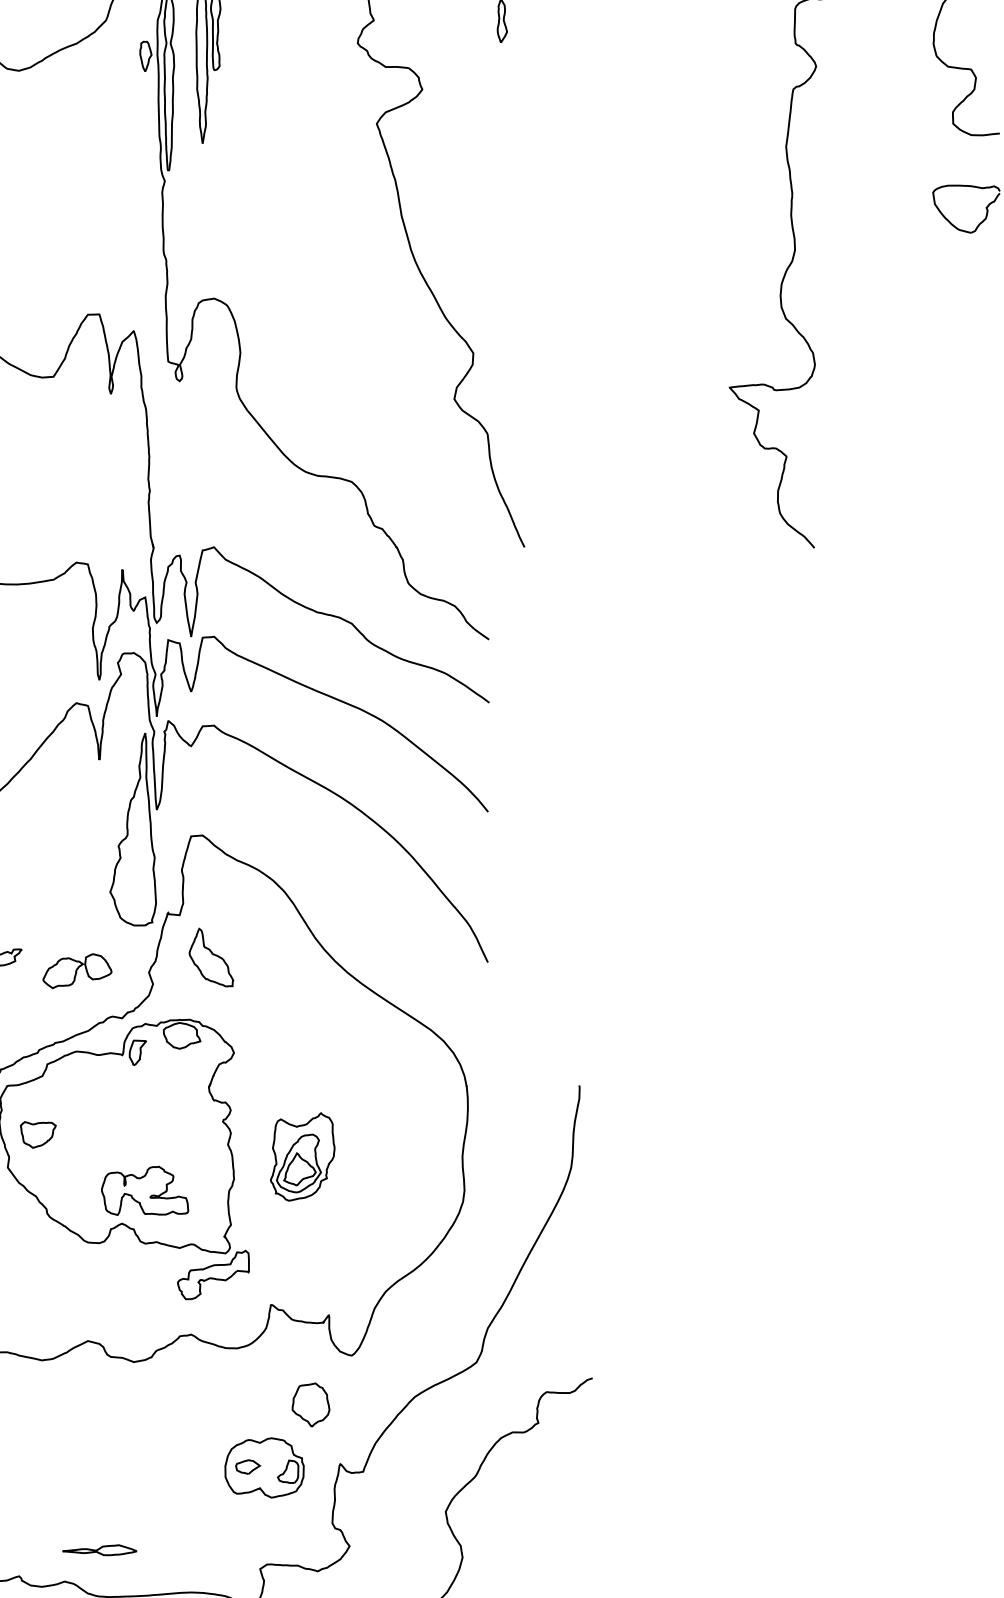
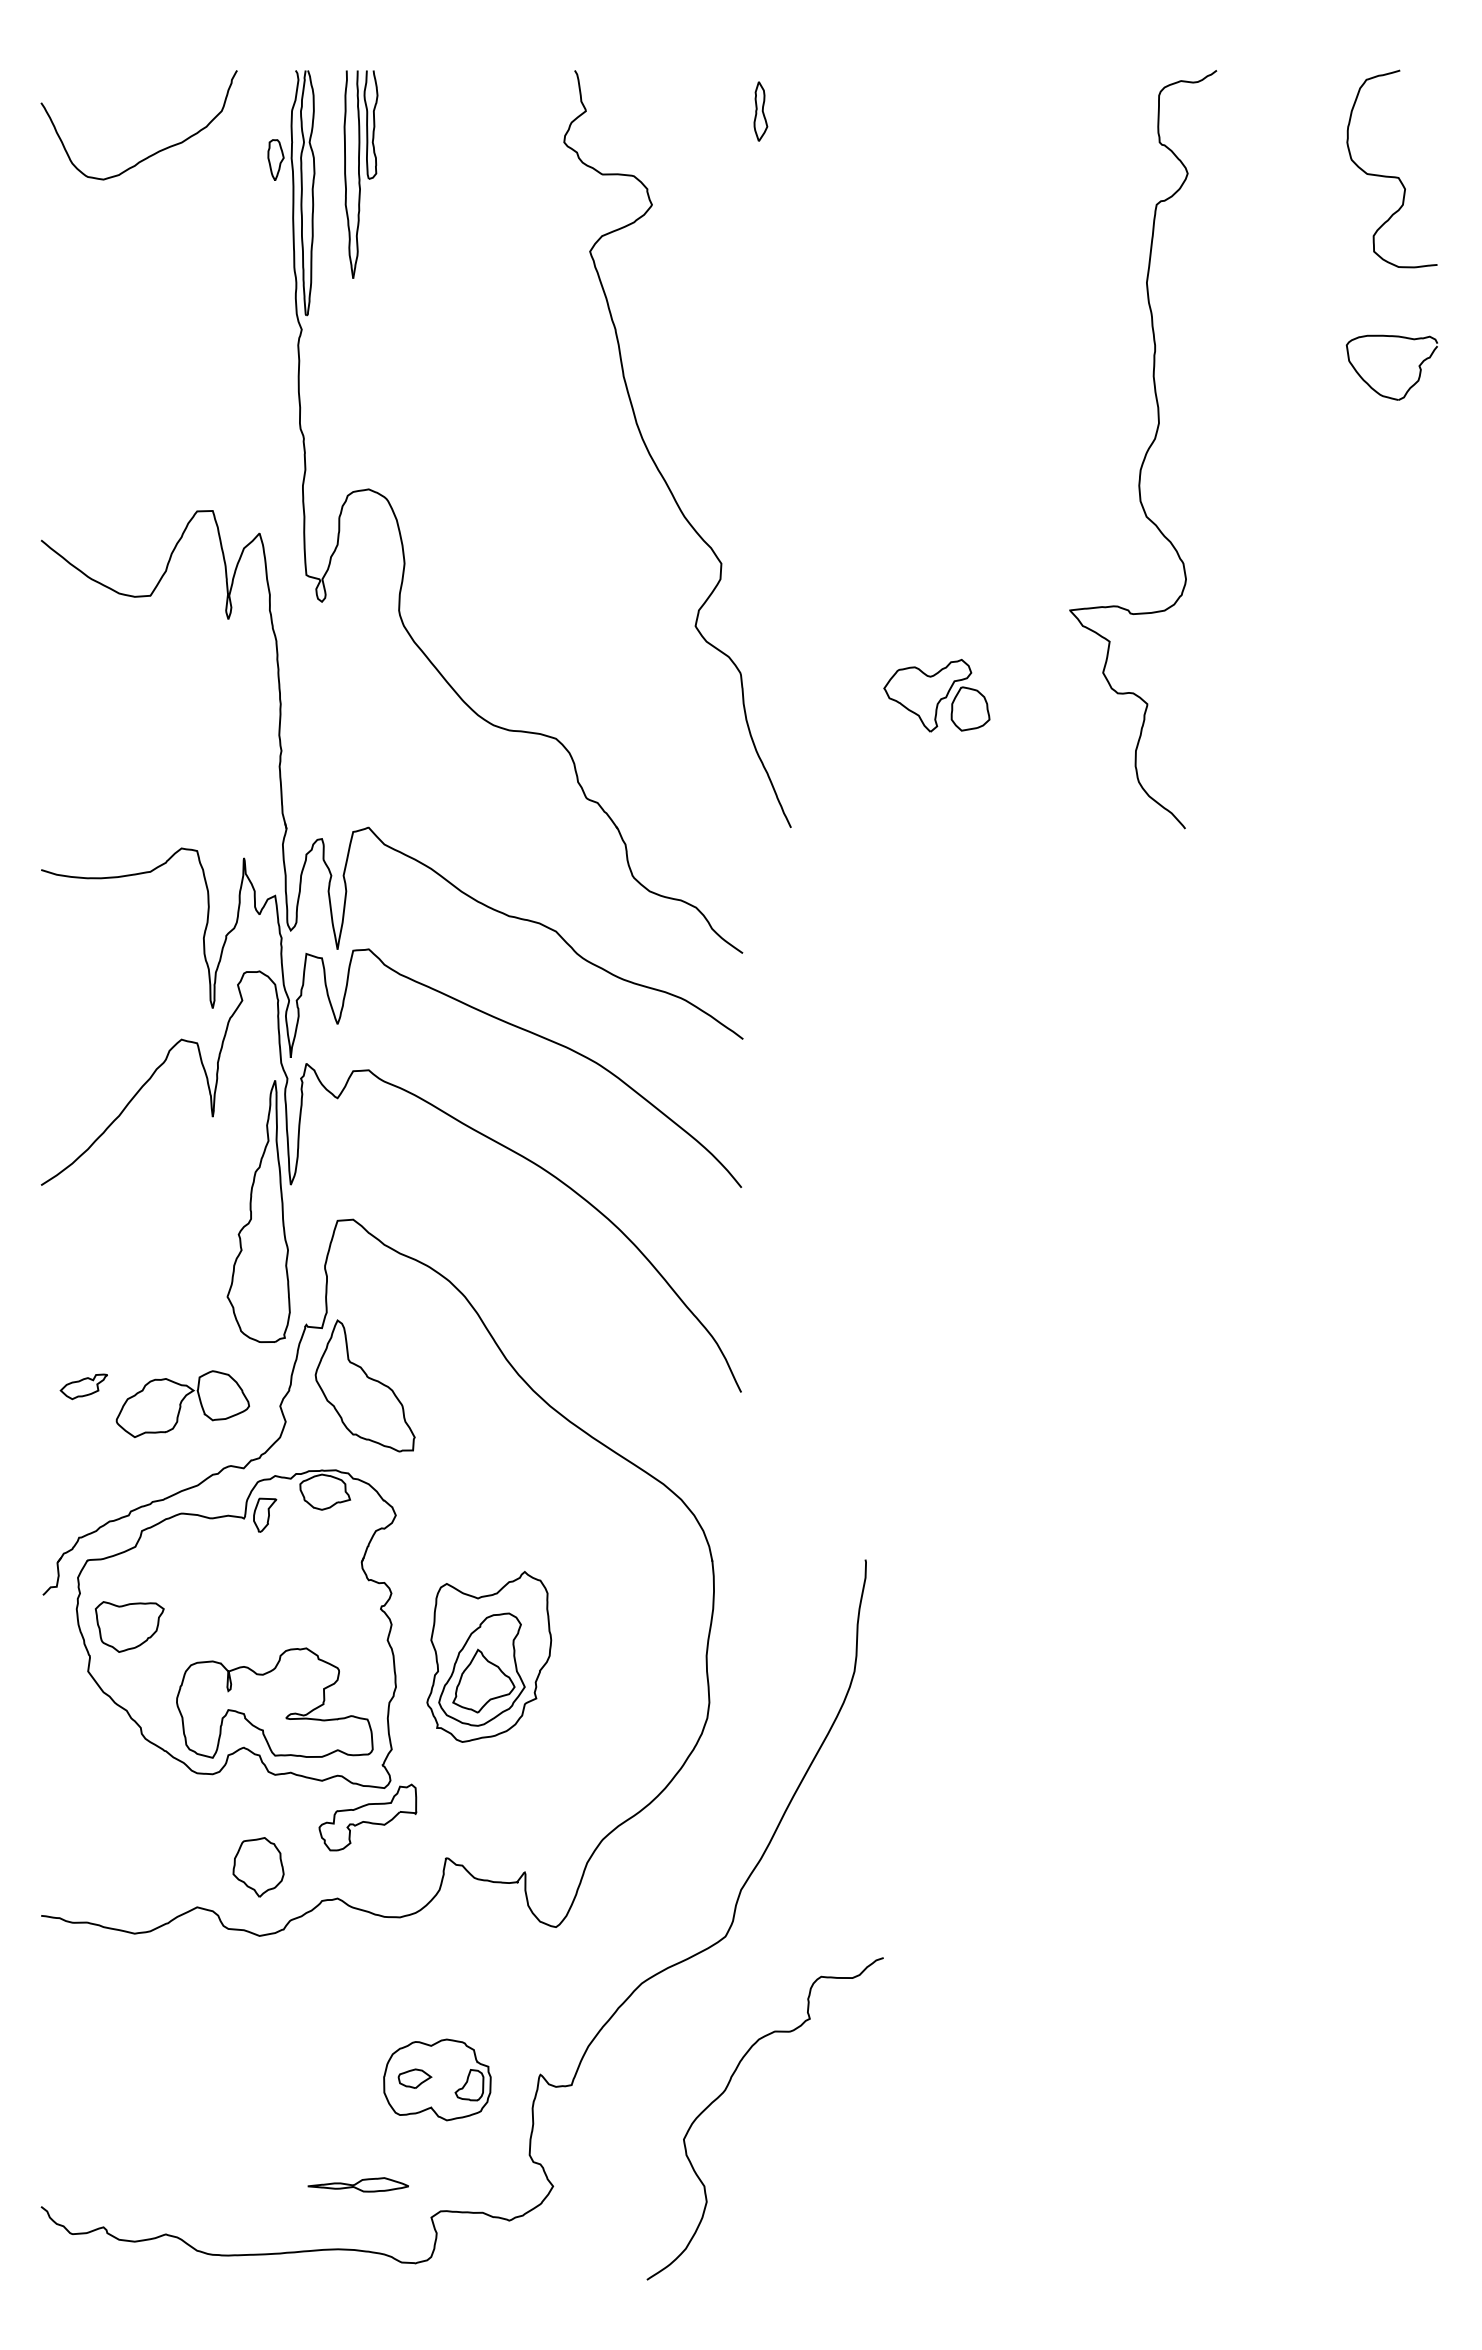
part: (631, 450) -> (936, 695), added
part: (210, 957) -> (364, 1385), size x1.67
part: (77, 971) -> (182, 1404), size x1.43
part: (38, 1134) -> (129, 1626), size x1.43
part: (302, 1156) -> (489, 1656), size x1.43
part: (144, 1190) -> (274, 1702), size x1.67
part: (310, 1405) -> (258, 1867), moved
part: (99, 1549) -> (357, 2184), moved

